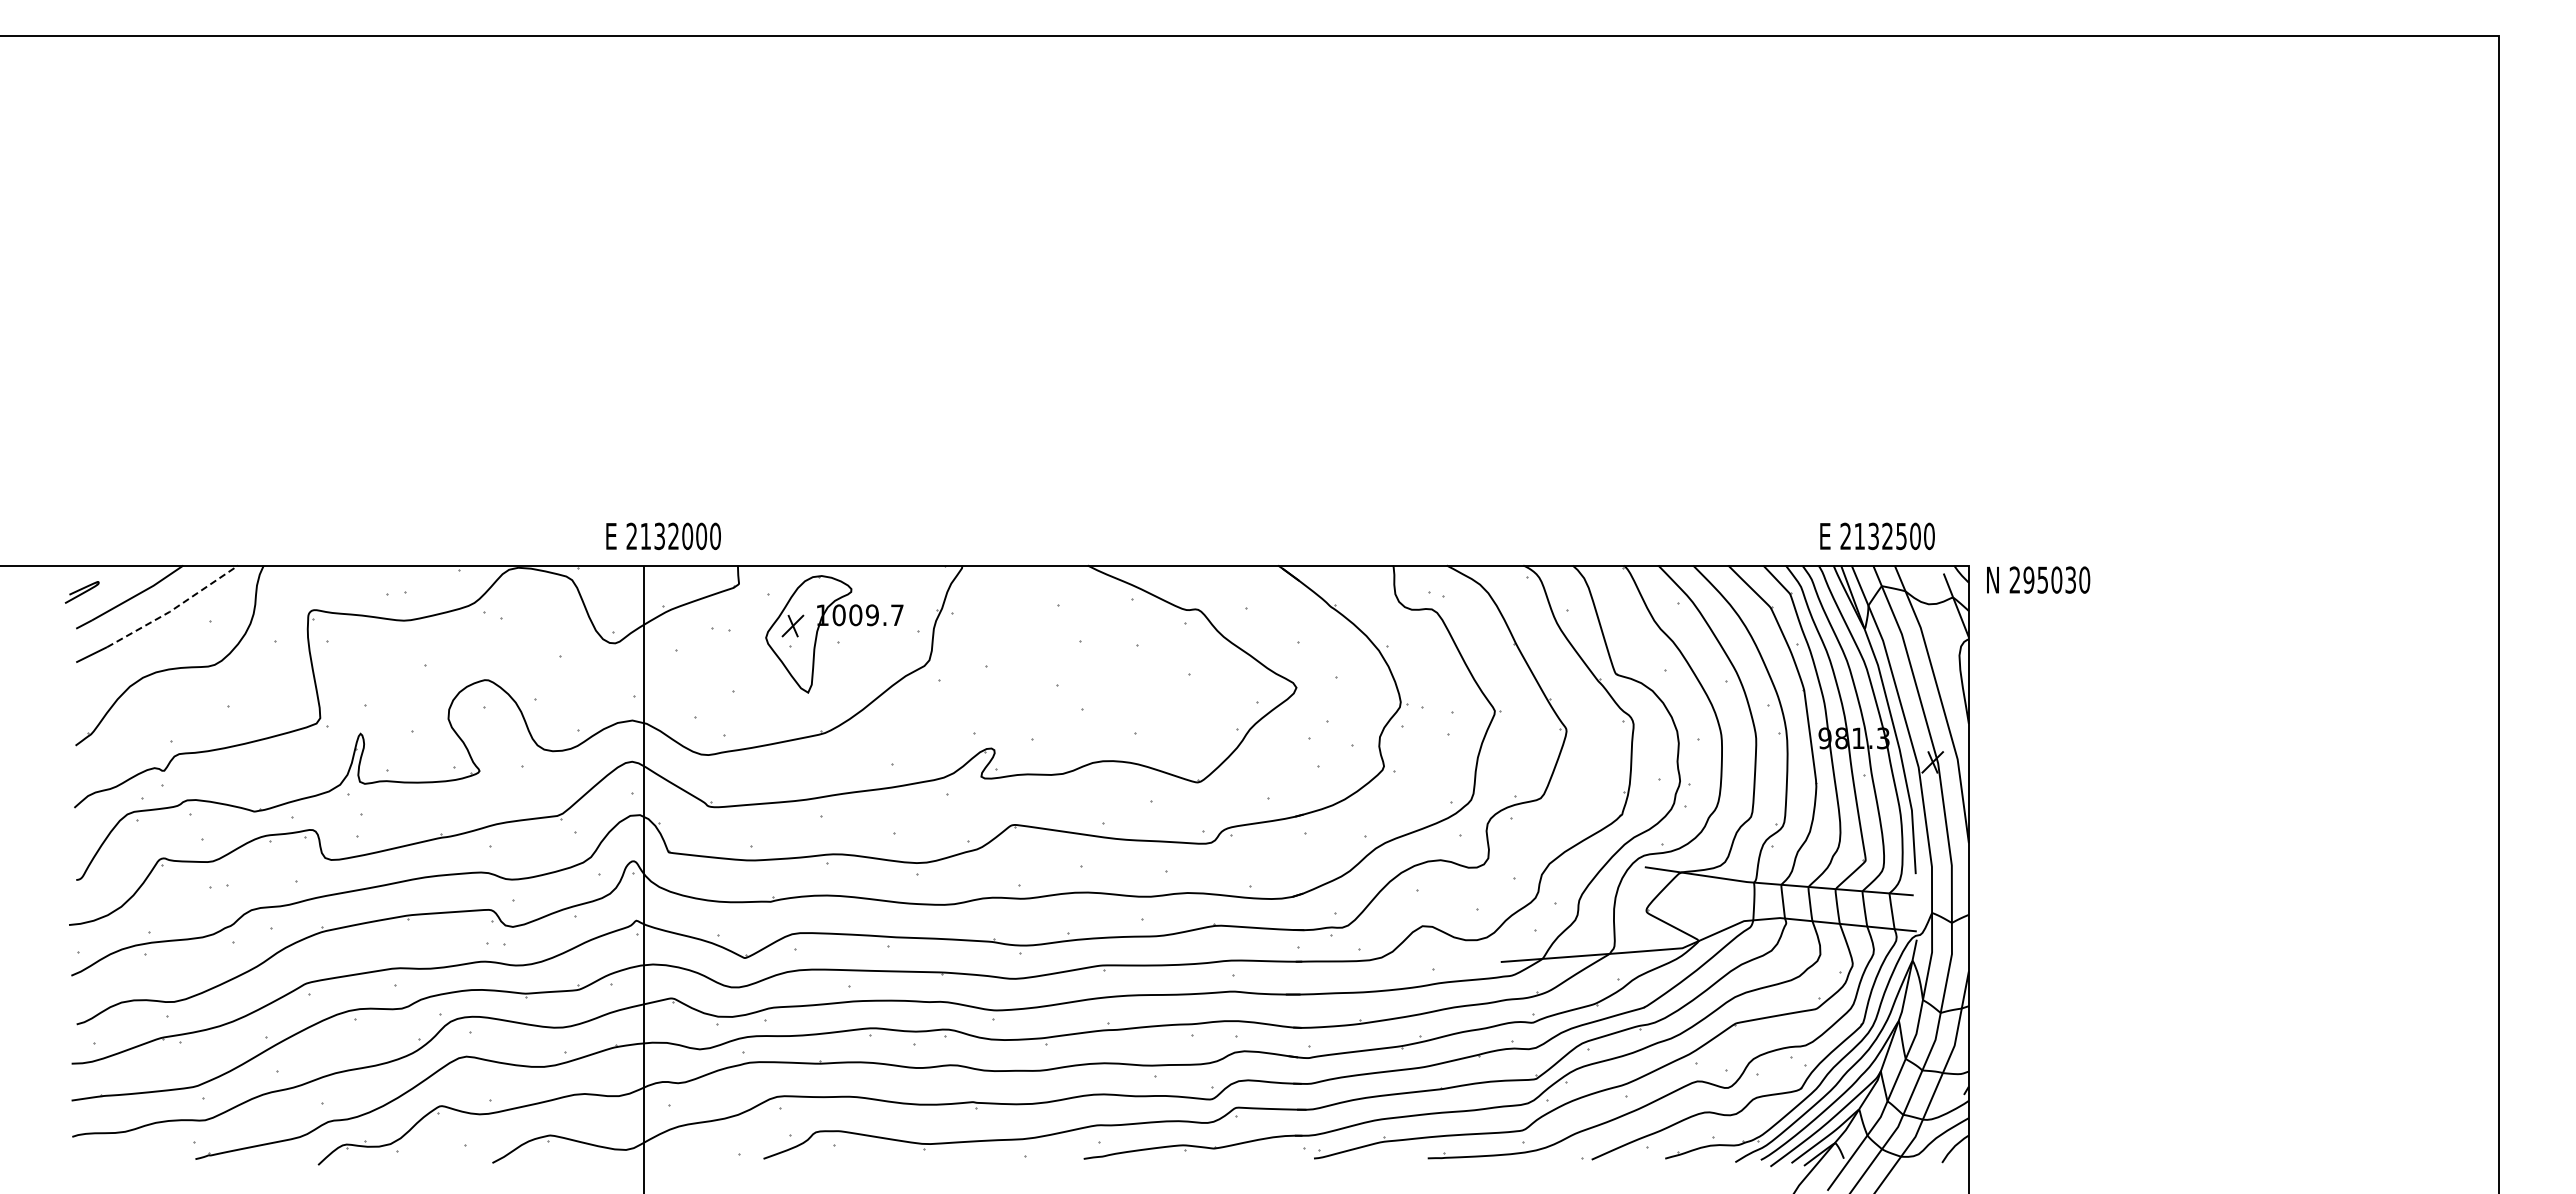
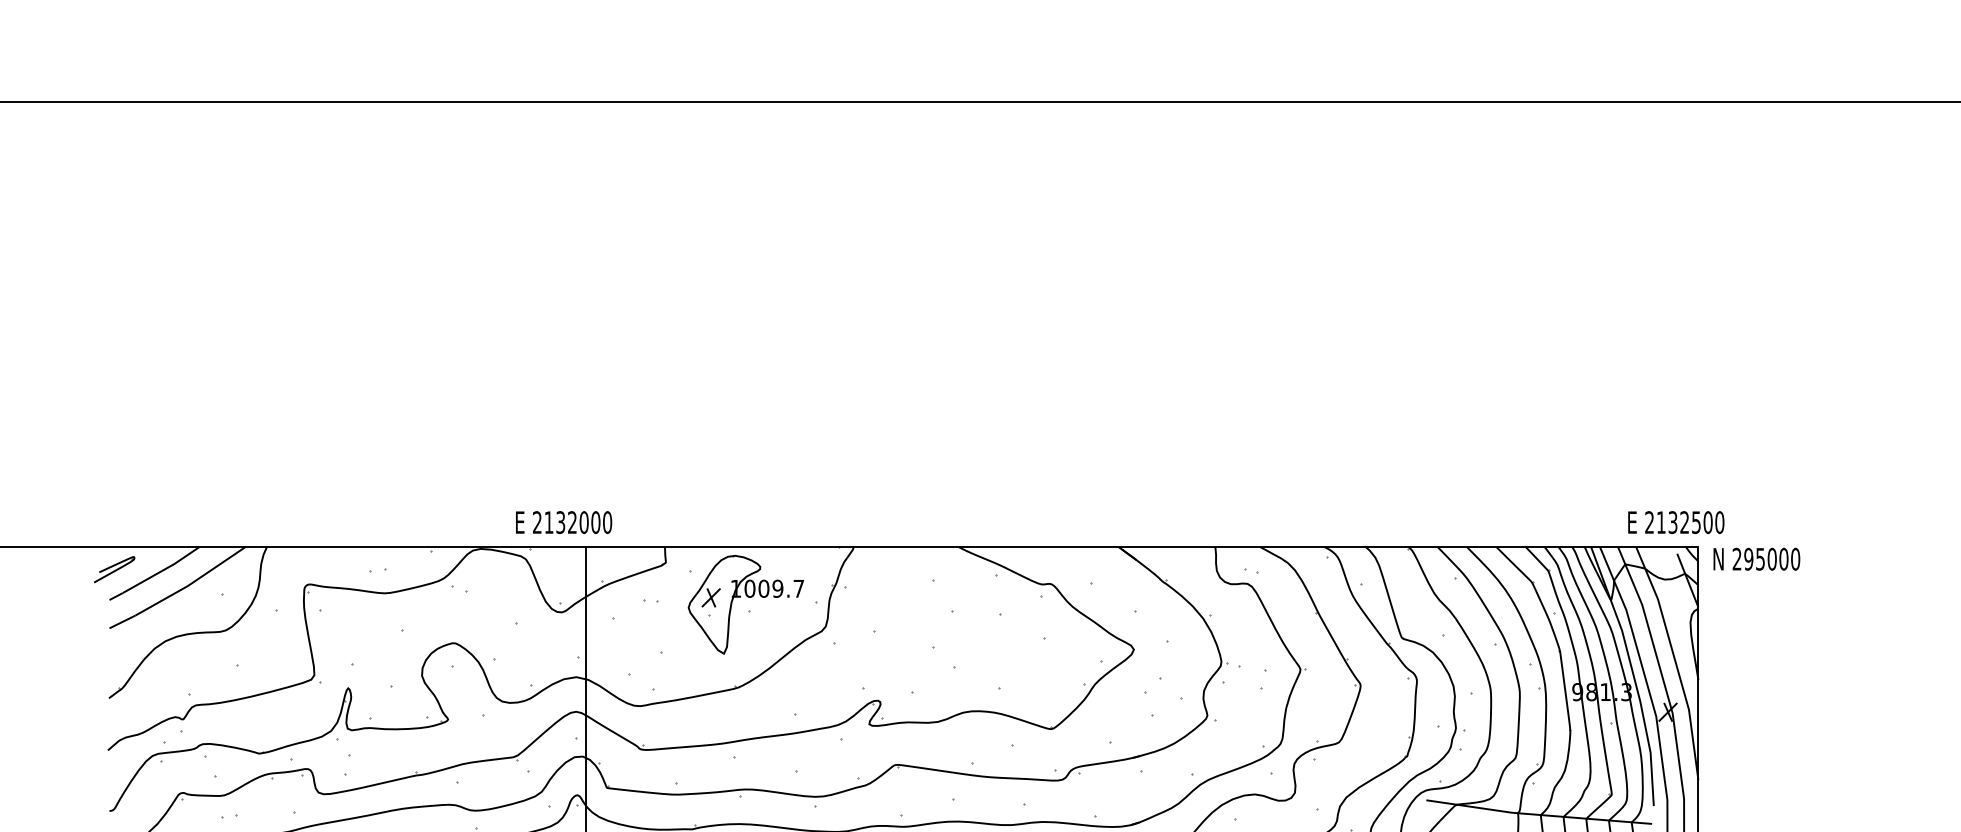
text: (663, 536) -> (563, 522), moved
text: (1877, 536) -> (1676, 522), moved
text: (2070, 579) -> (1783, 558), 295030 -> 295000
part: (81, 592) -> (113, 569), size x1.43
line: (173, 609) -> (191, 583), dashed -> solid

